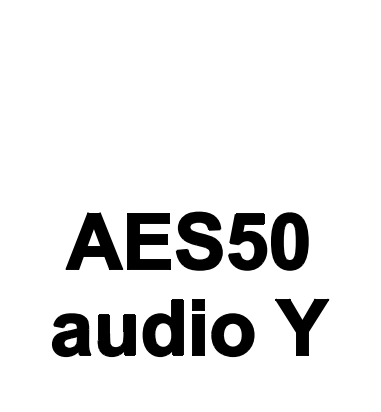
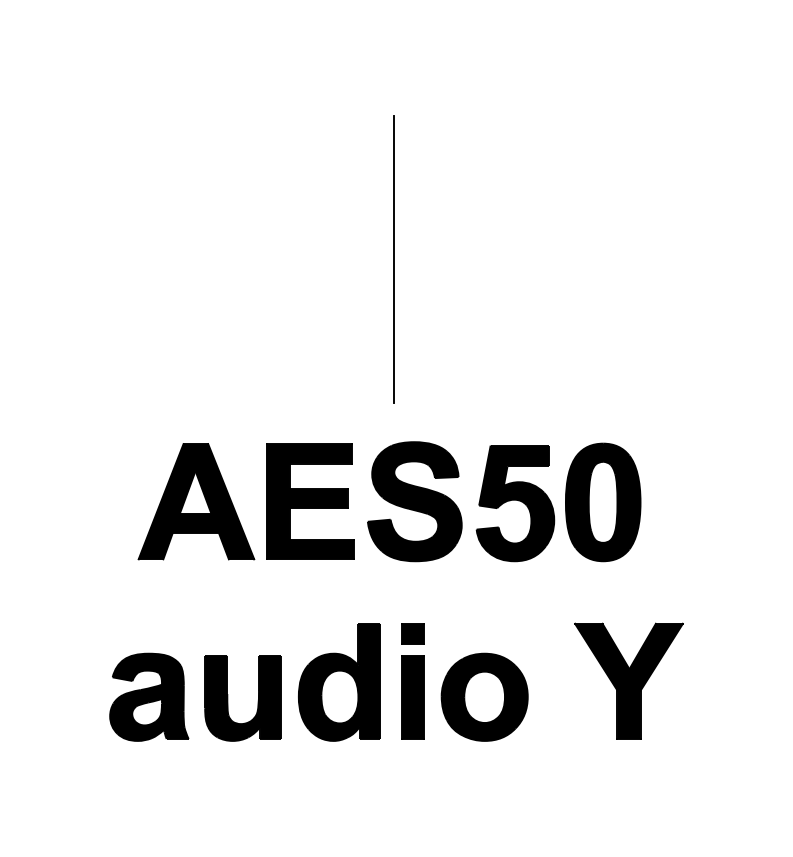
line: (188, 124) -> (392, 258), added

